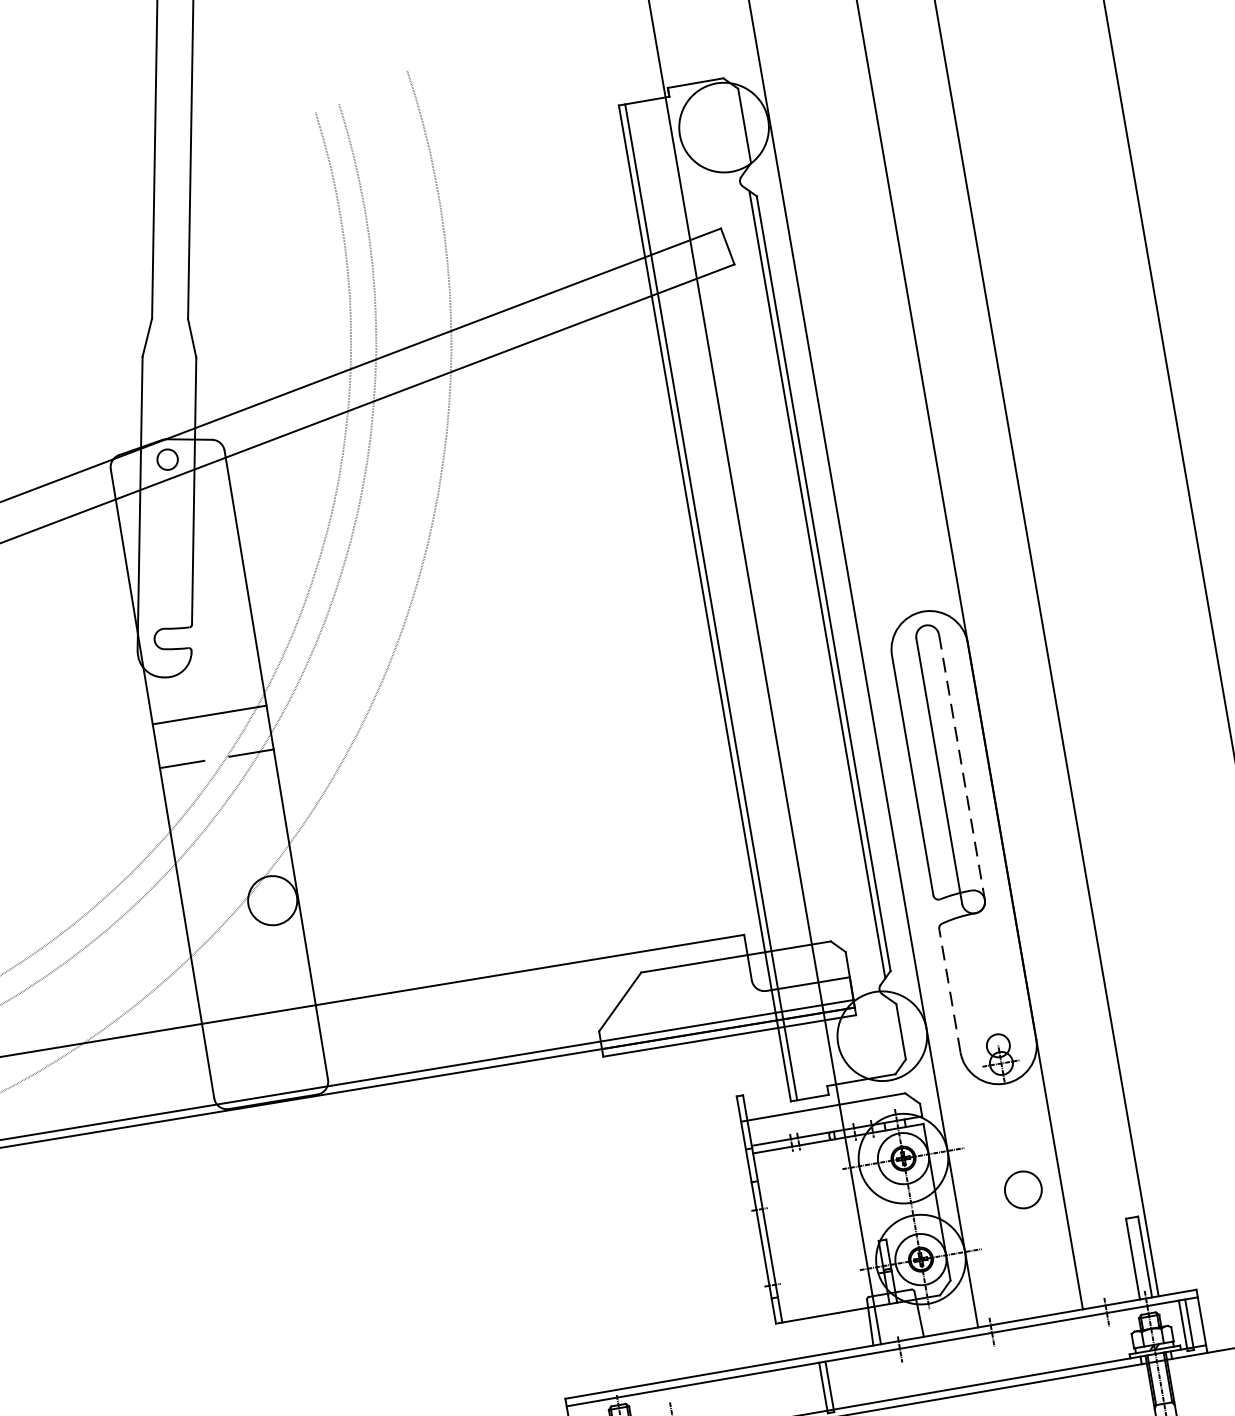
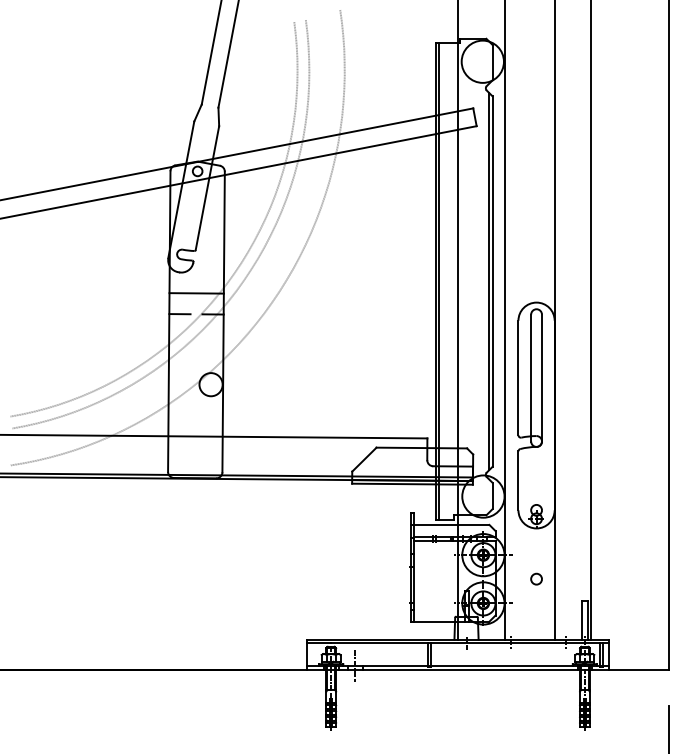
line: (963, 768) -> (542, 378), dashed -> solid
line: (949, 989) -> (518, 480), dashed -> solid
circle: (1022, 1188) -> (536, 578), size x0.62

